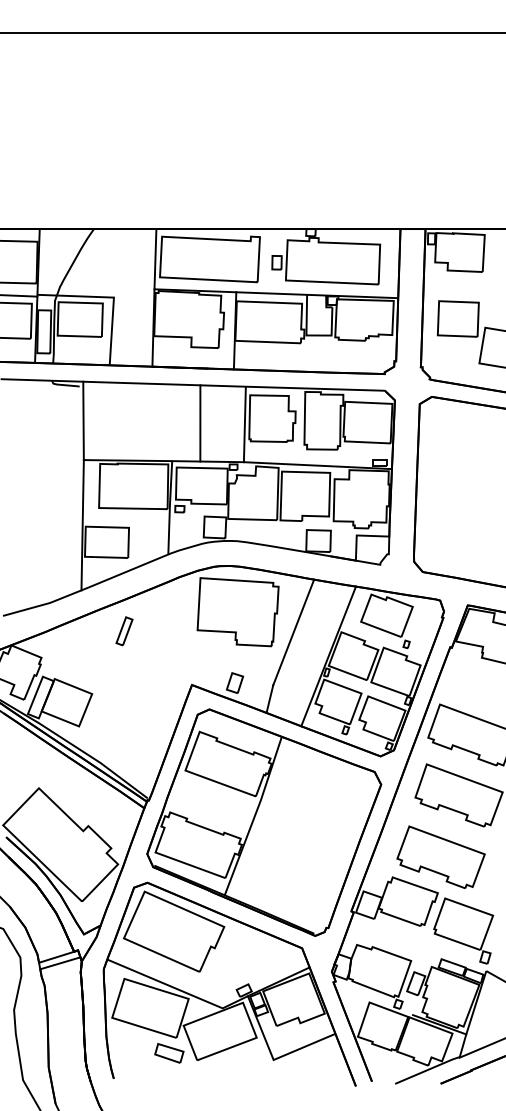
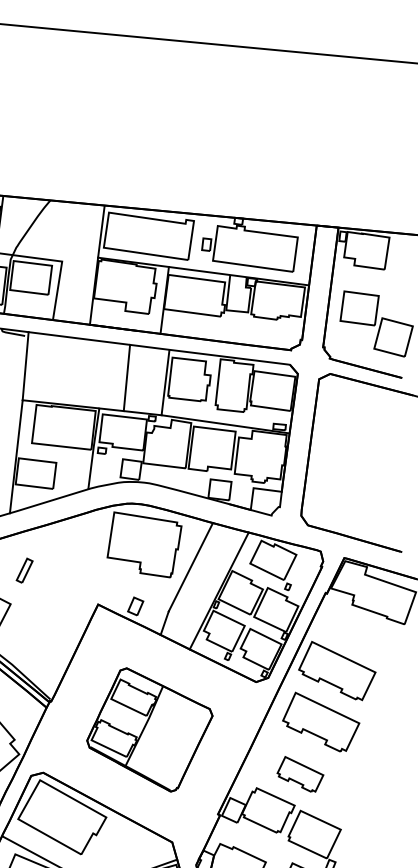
part: (124, 631) -> (24, 570), moved
part: (264, 822) -> (149, 729), size x0.6
part: (440, 856) -> (300, 773), size x0.6

